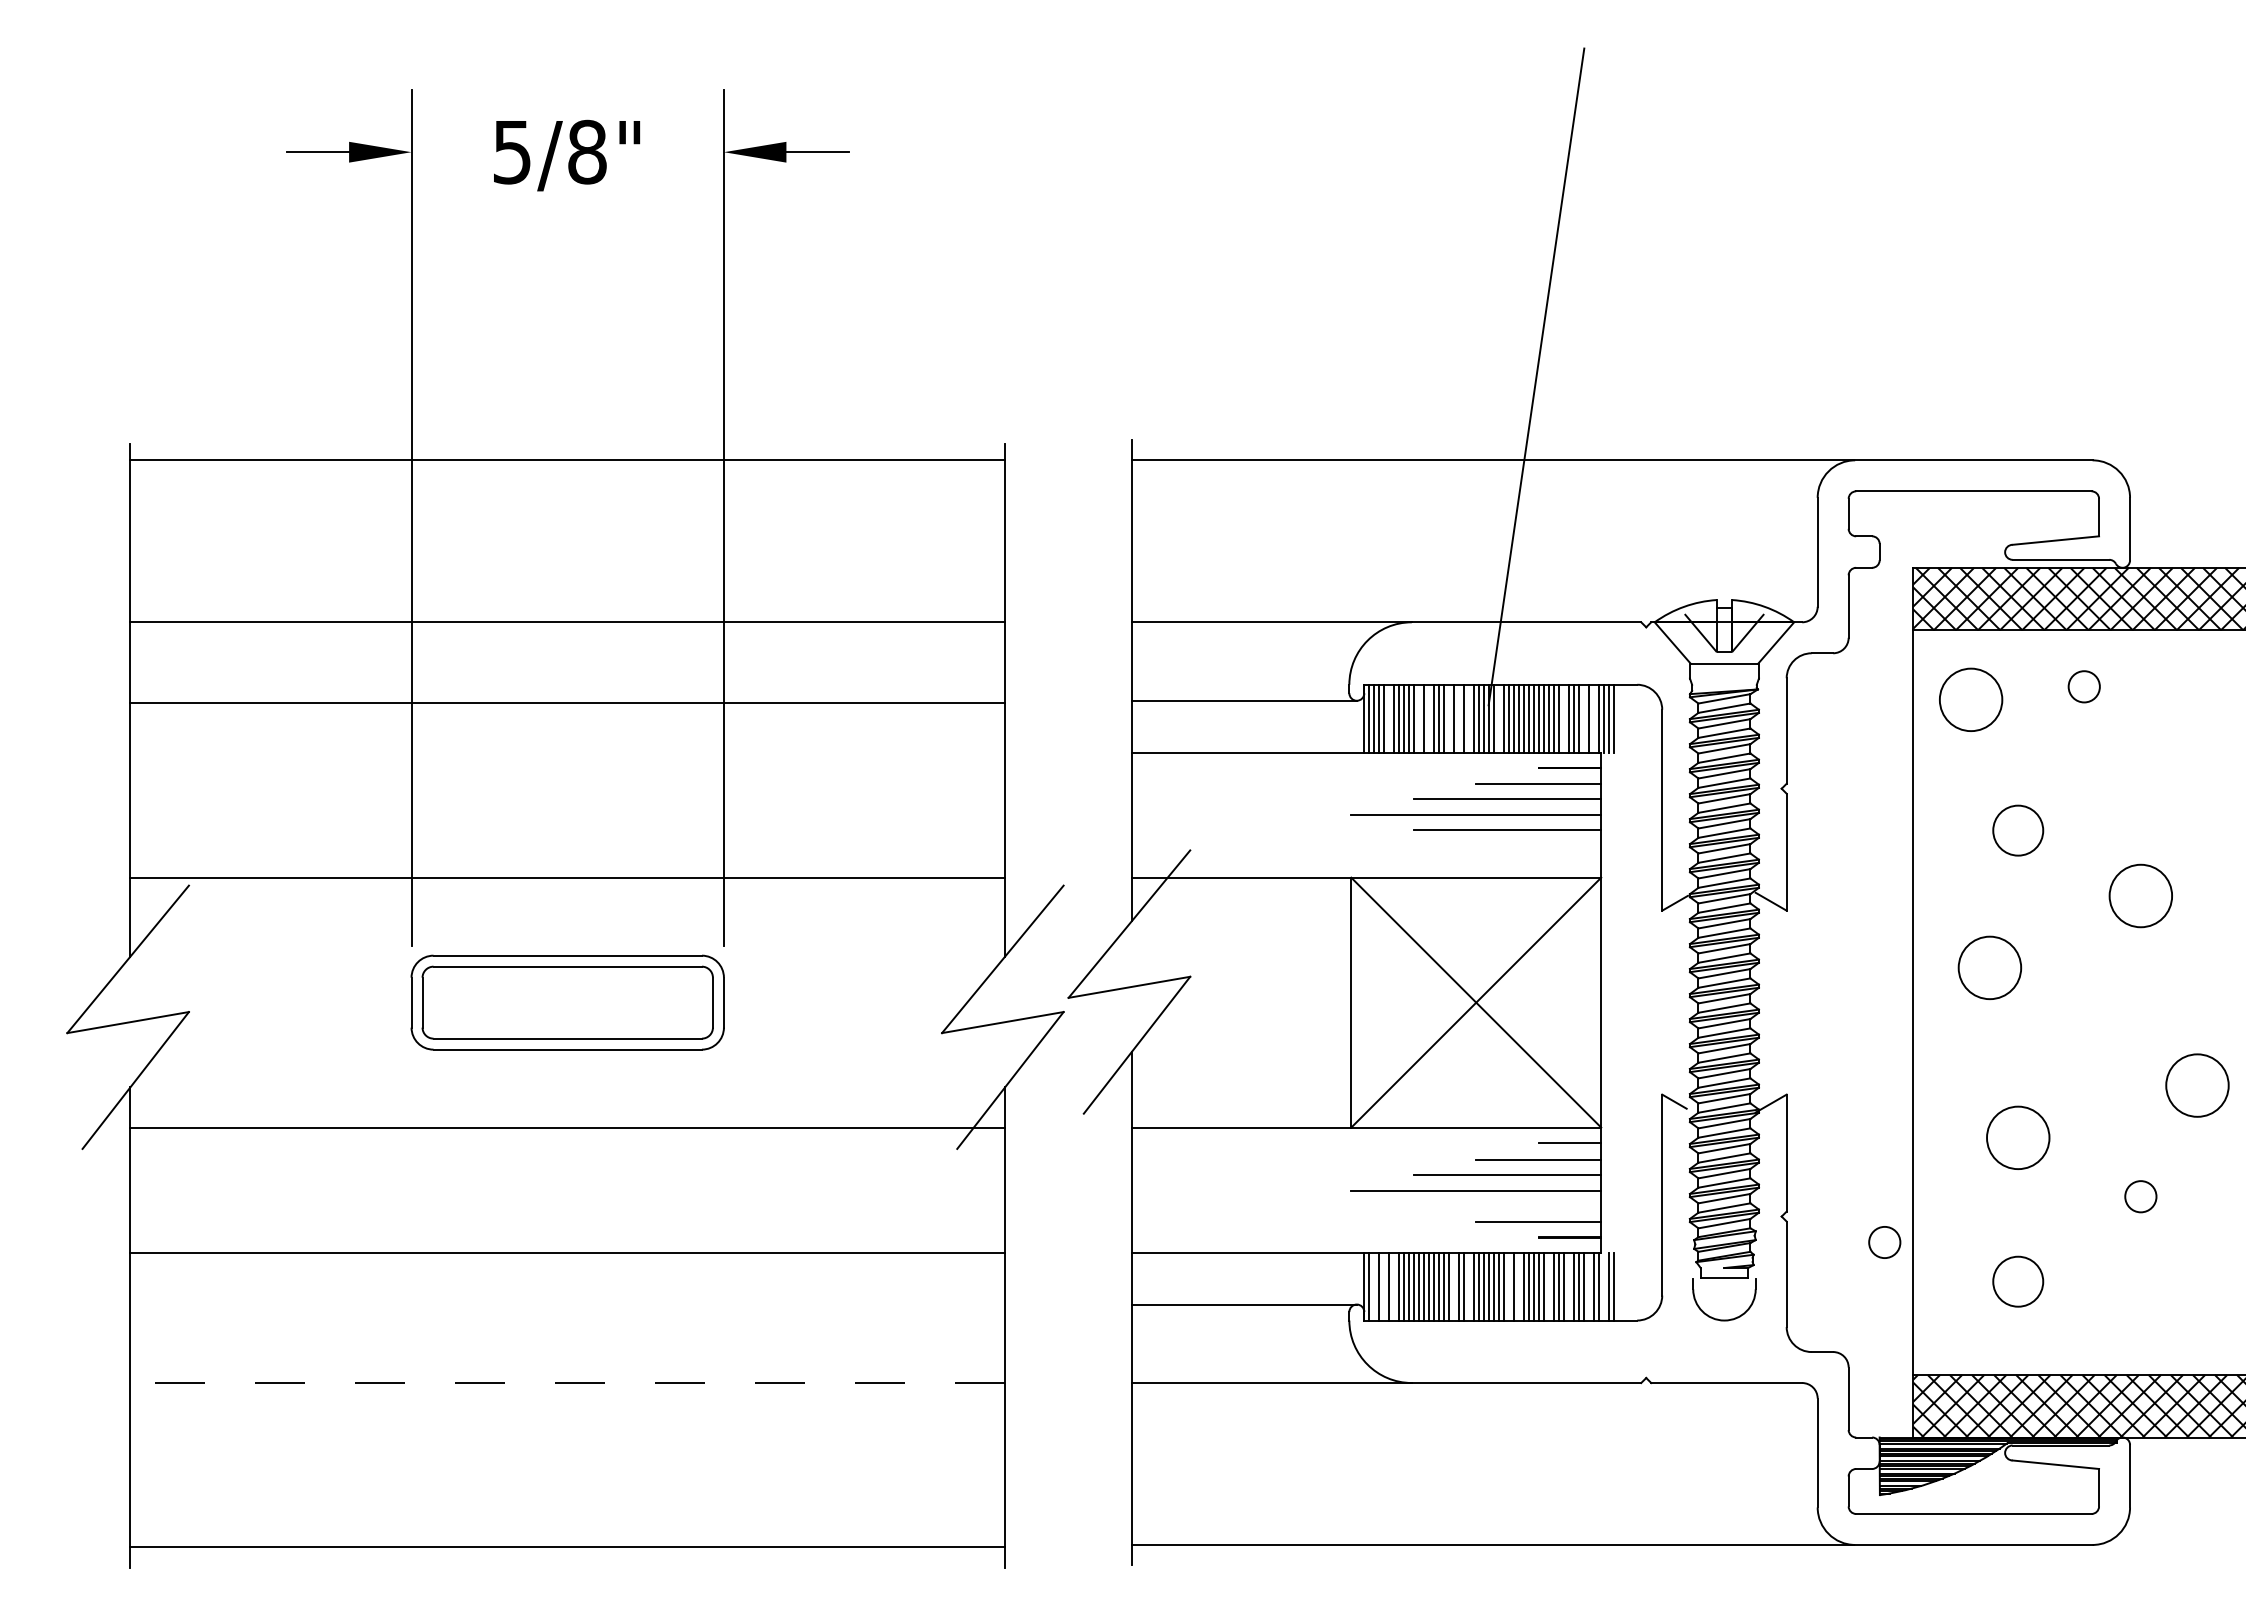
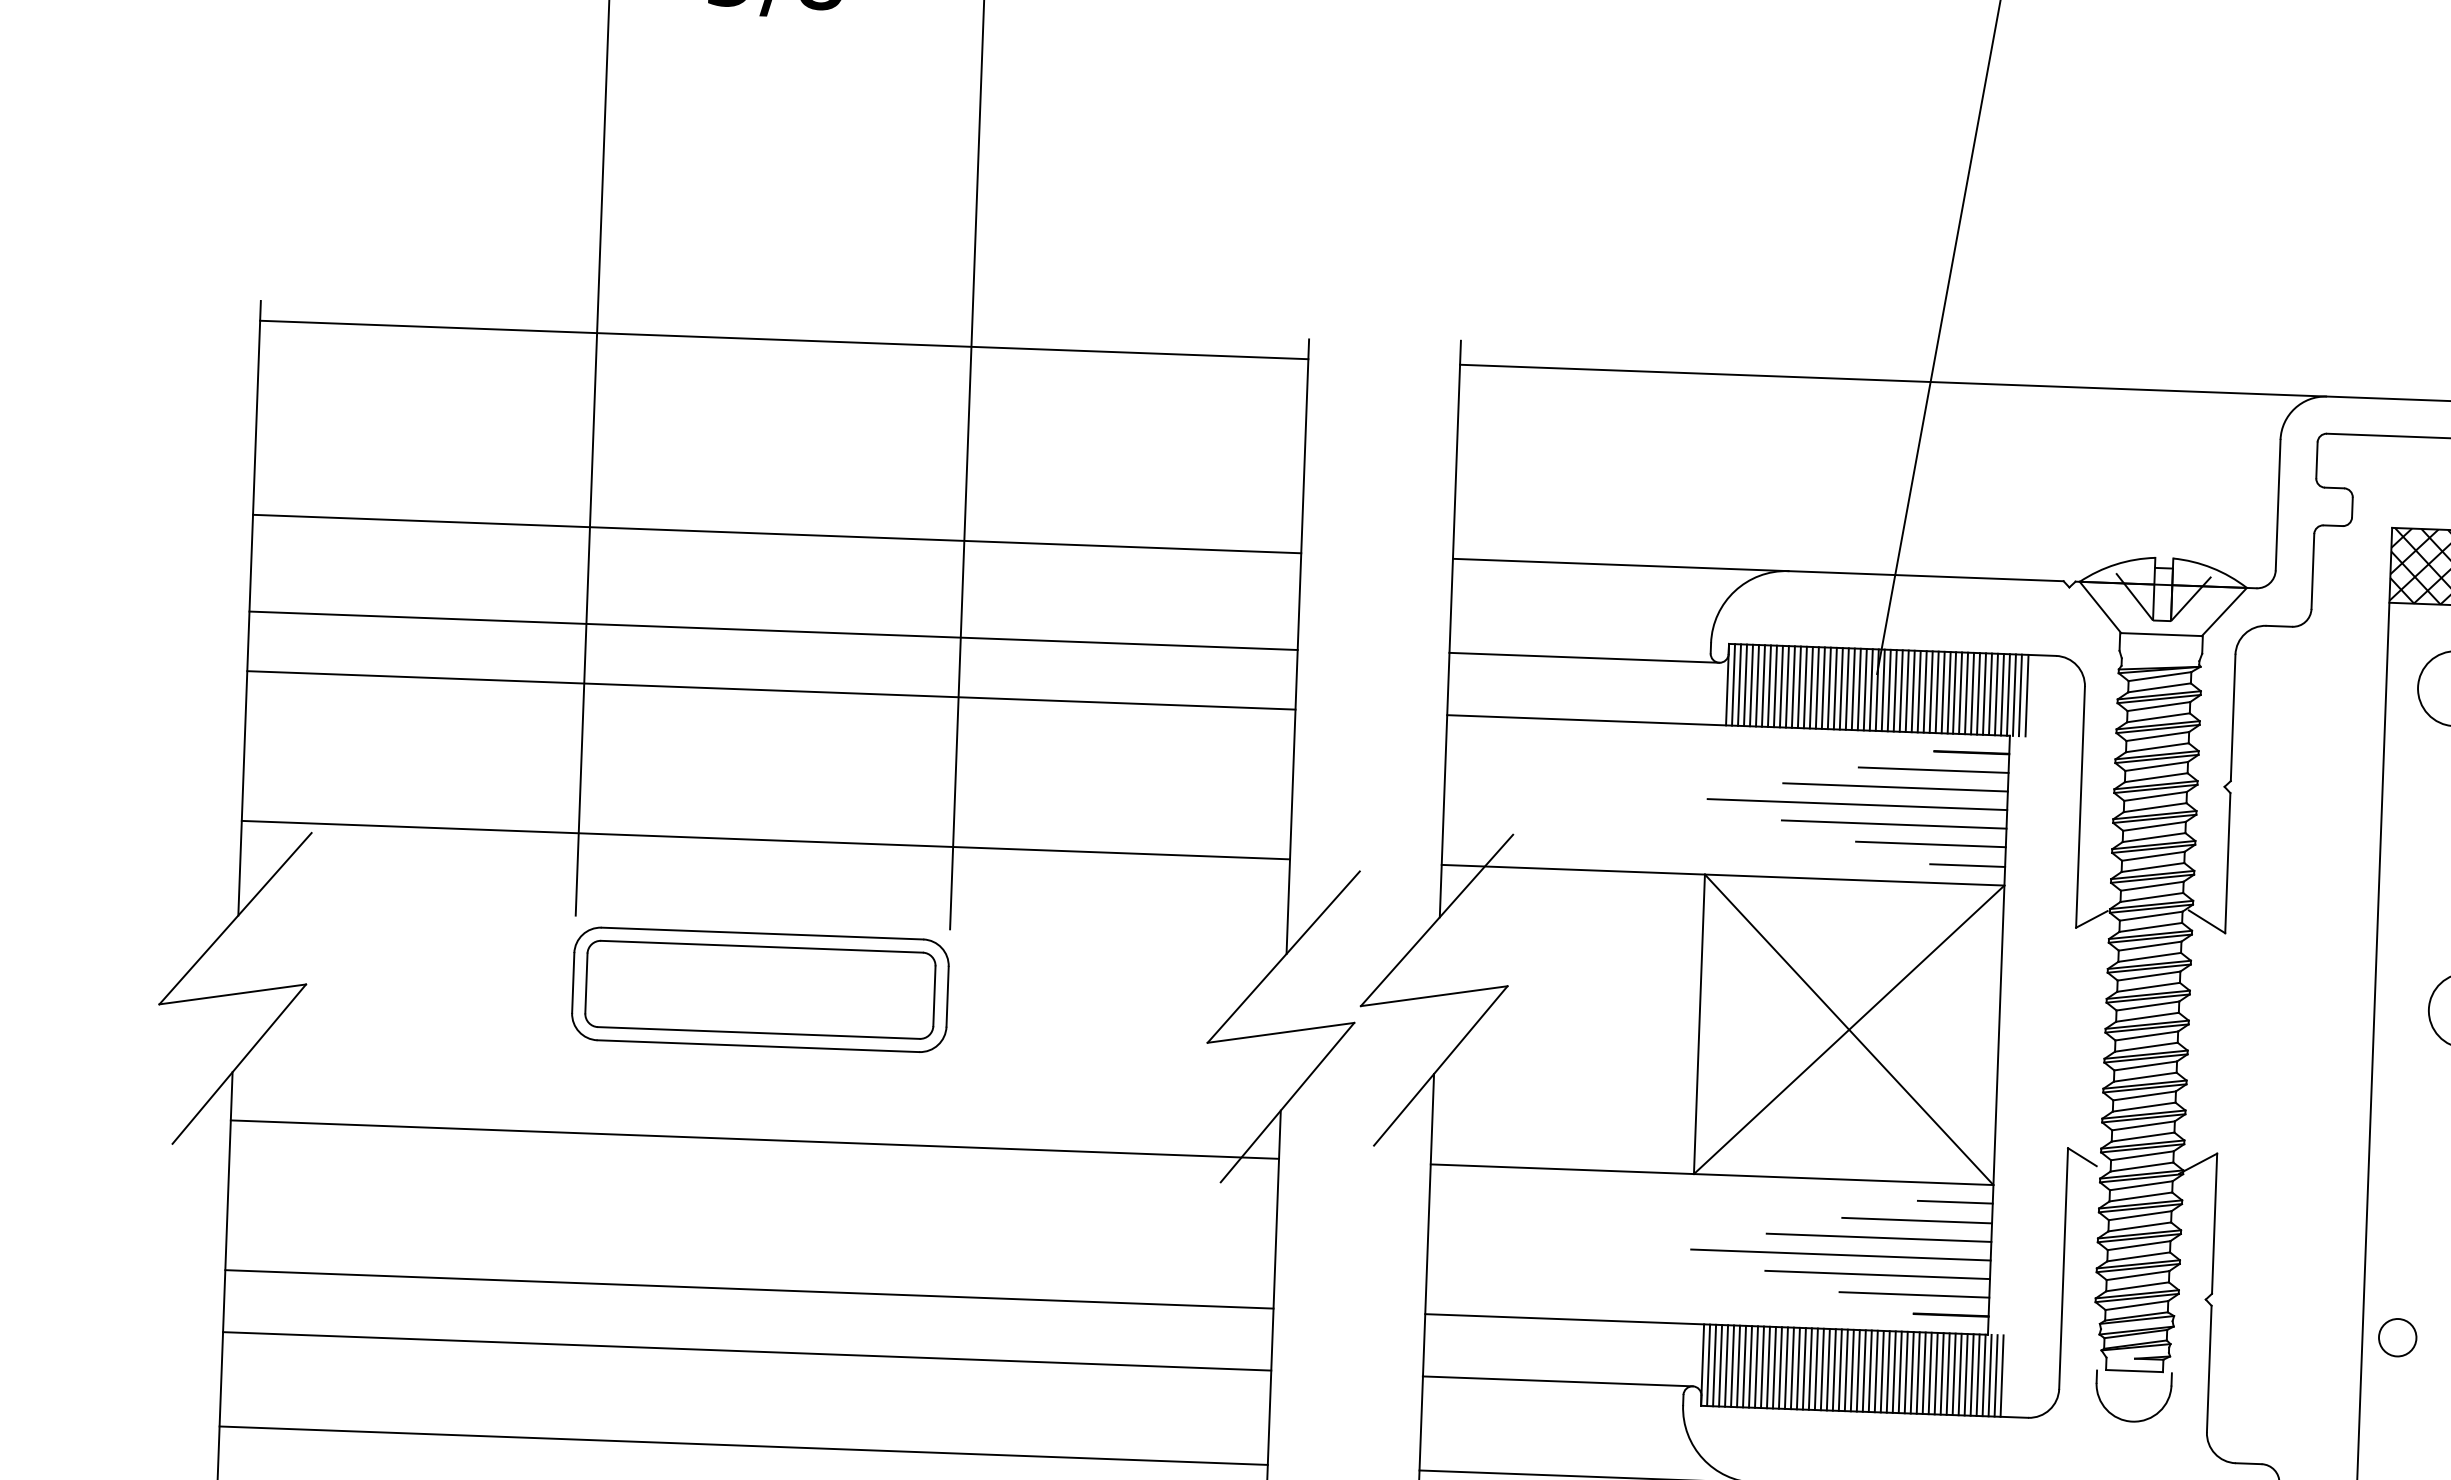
line: (1389, 718) -> (1757, 685), added
line: (1419, 718) -> (1793, 686), added
line: (1429, 718) -> (1805, 687), added
line: (1449, 718) -> (1829, 688), added
line: (1459, 718) -> (1841, 688), added
line: (1469, 718) -> (1853, 688), added
line: (1499, 718) -> (1889, 690), added
line: (1563, 718) -> (1966, 693), added
line: (1583, 718) -> (1990, 693), added
line: (1593, 718) -> (2002, 694), added
line: (567, 752) -> (771, 690), added
line: (1538, 845) -> (1930, 844), added
line: (1569, 862) -> (1967, 865), added
line: (1507, 1206) -> (1877, 1275), added
circle: (1884, 1242) -> (2397, 1337), moved
line: (1374, 1286) -> (1714, 1365), added
line: (1384, 1286) -> (1726, 1365), added
line: (1394, 1286) -> (1738, 1366), added
line: (1454, 1286) -> (1810, 1368), added
line: (1469, 1286) -> (1828, 1369), added
line: (1509, 1286) -> (1876, 1371), added
line: (1519, 1286) -> (1888, 1371), added
line: (1549, 1286) -> (1924, 1373), added
line: (1569, 1286) -> (1948, 1374), added
line: (1589, 1286) -> (1972, 1374), added
line: (1604, 1286) -> (1990, 1375), added
line: (567, 1304) -> (746, 1351), added
line: (567, 1383) -> (743, 1446), dashed -> solid

